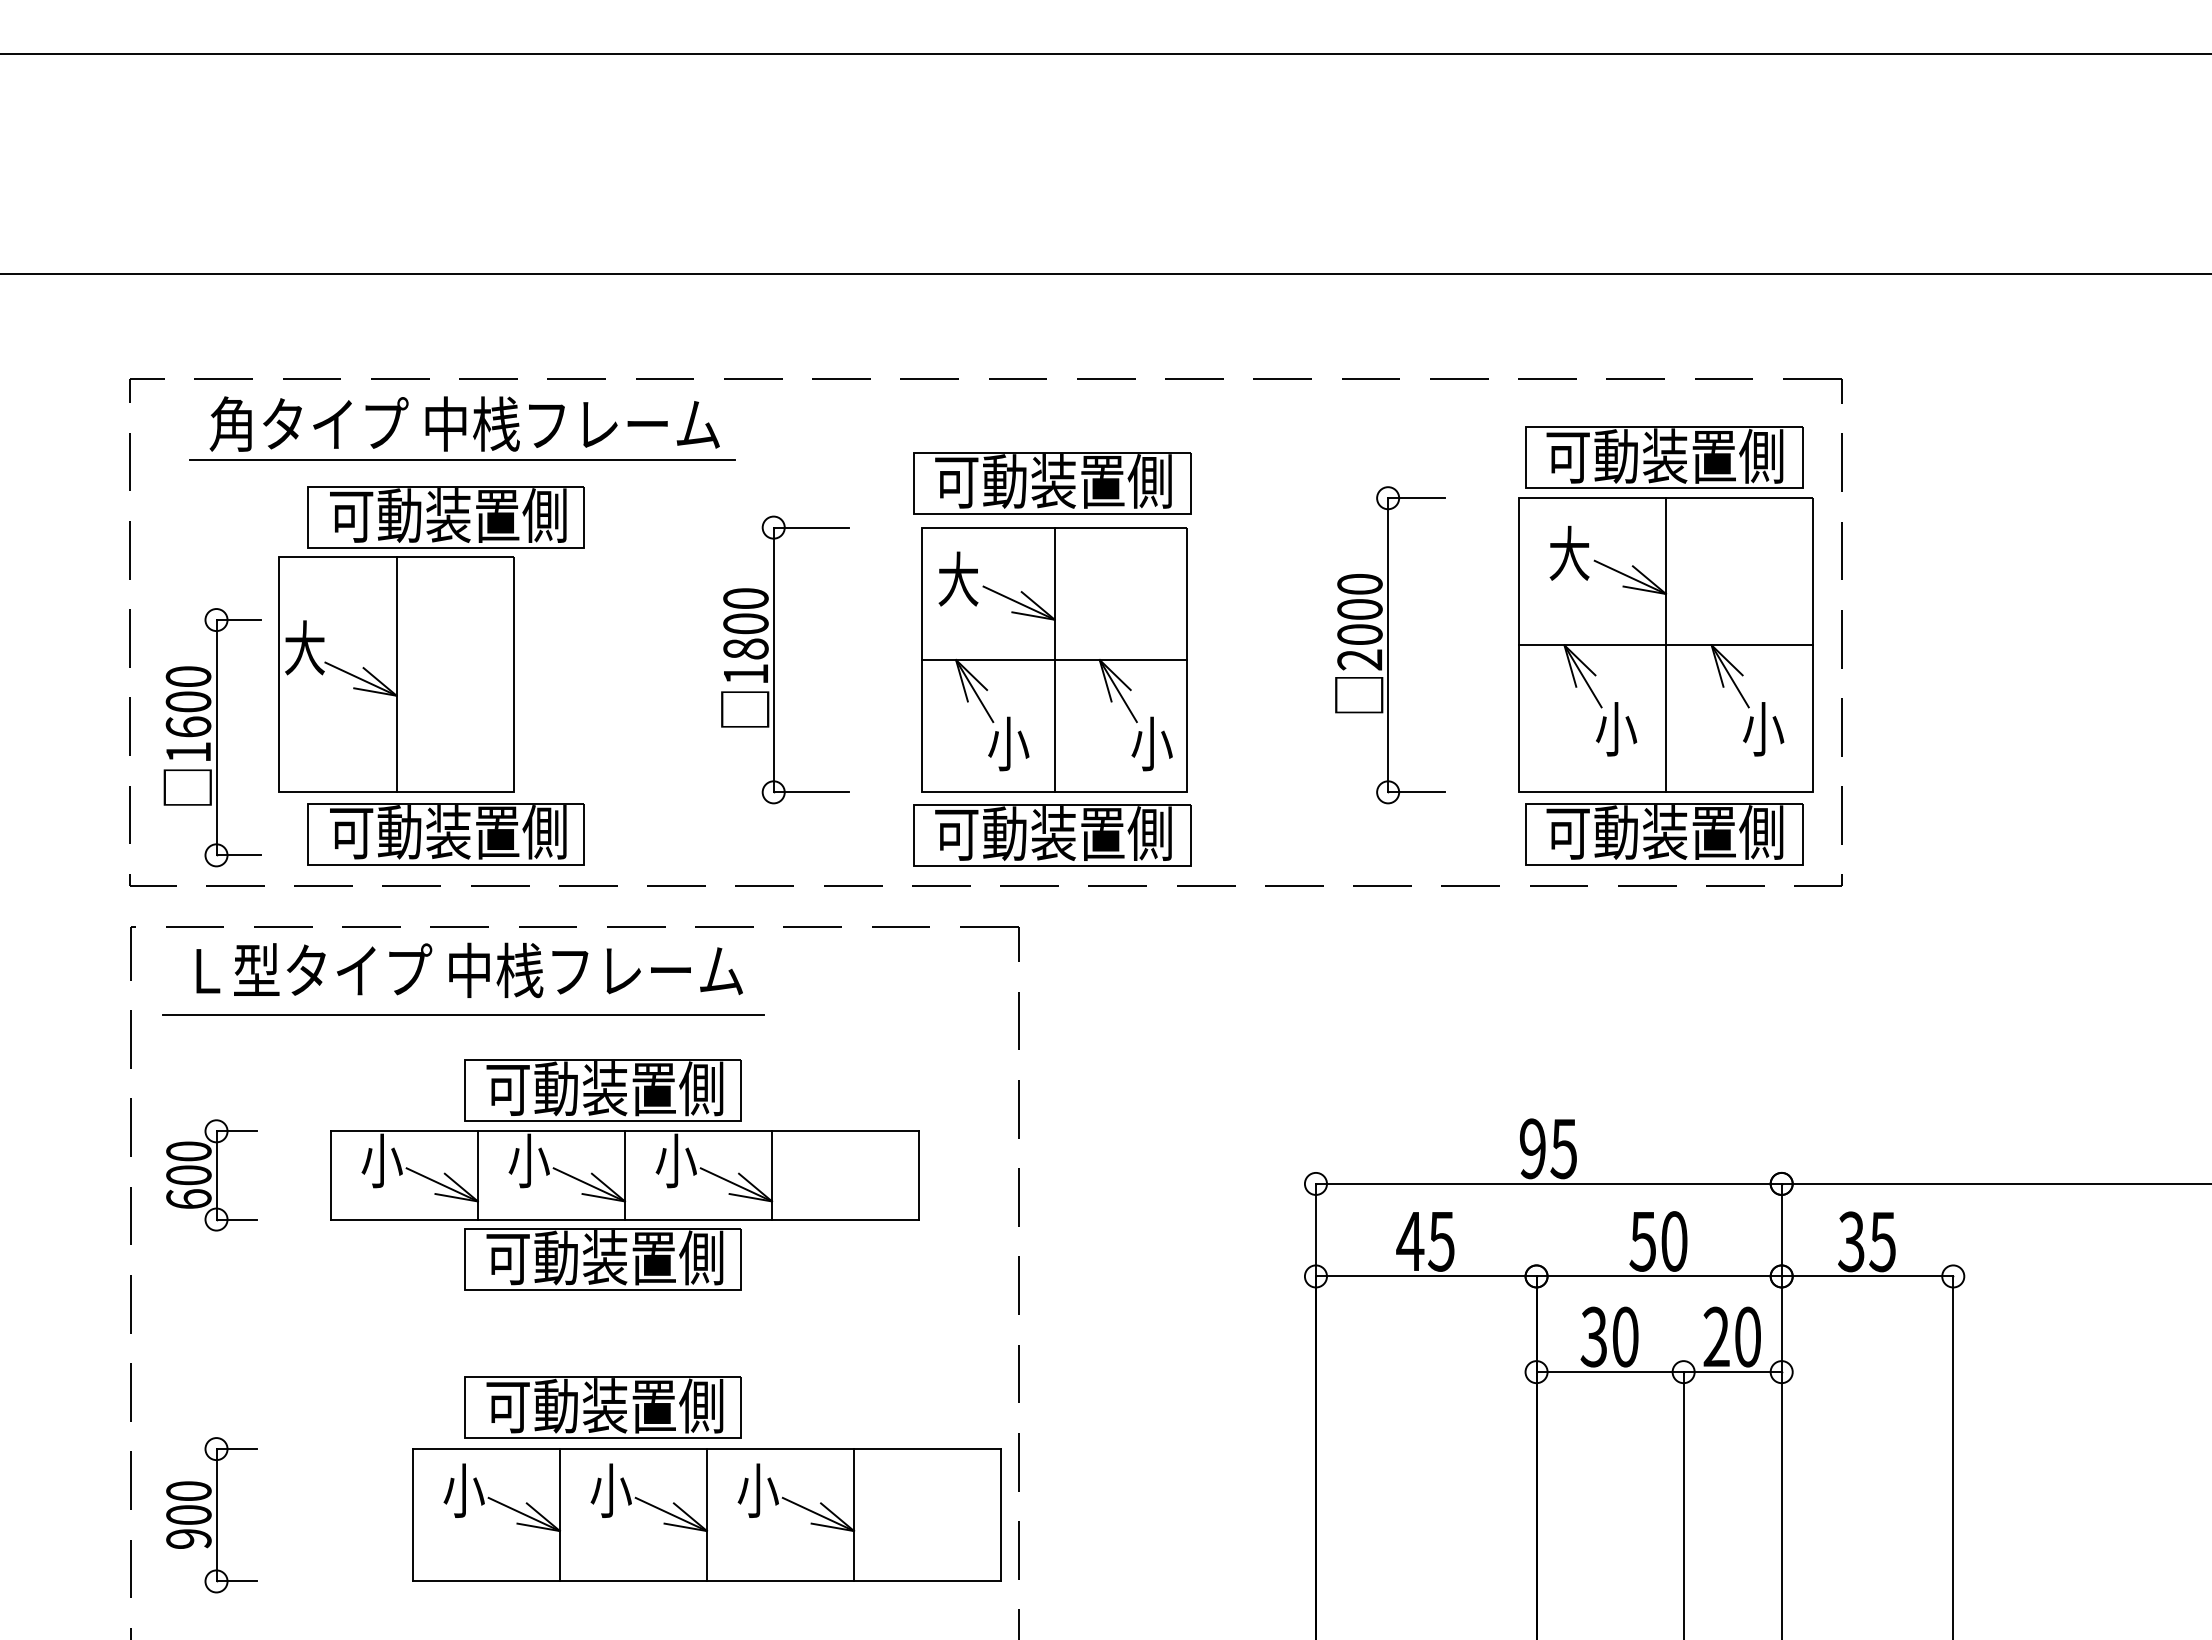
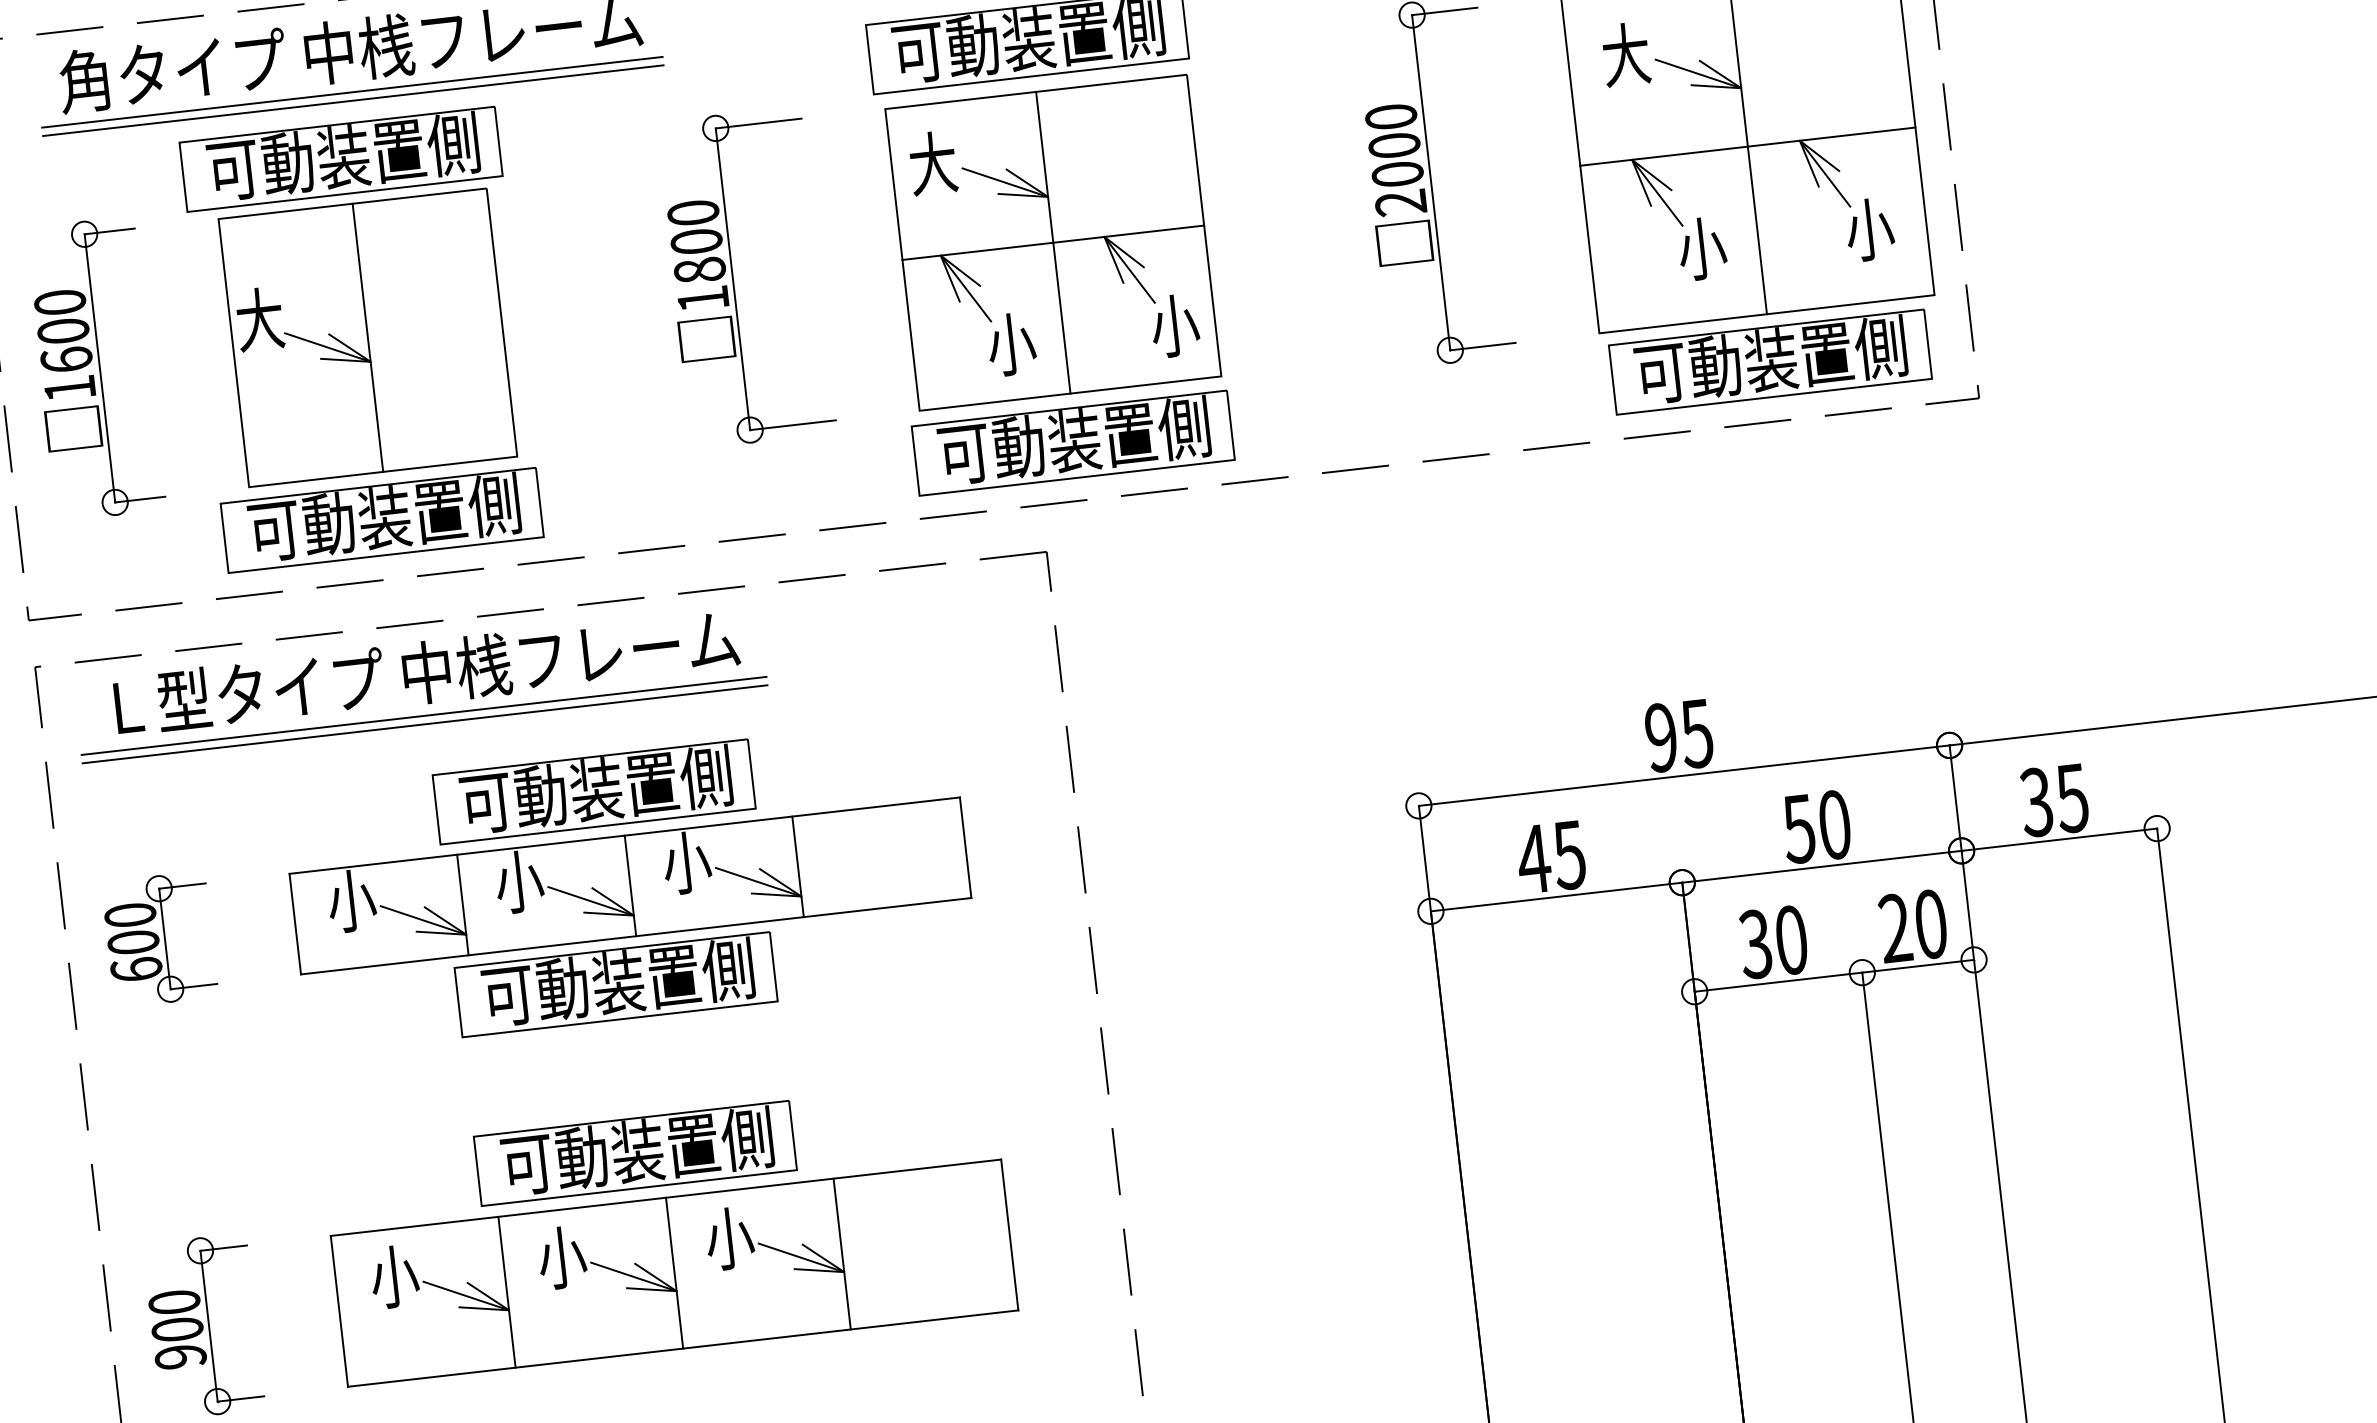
line: (462, 467) -> (353, 100), added
part: (396, 674) -> (367, 337), moved
part: (212, 737) -> (95, 368), moved
line: (462, 1007) -> (423, 715), added
part: (706, 1514) -> (673, 1272), moved

